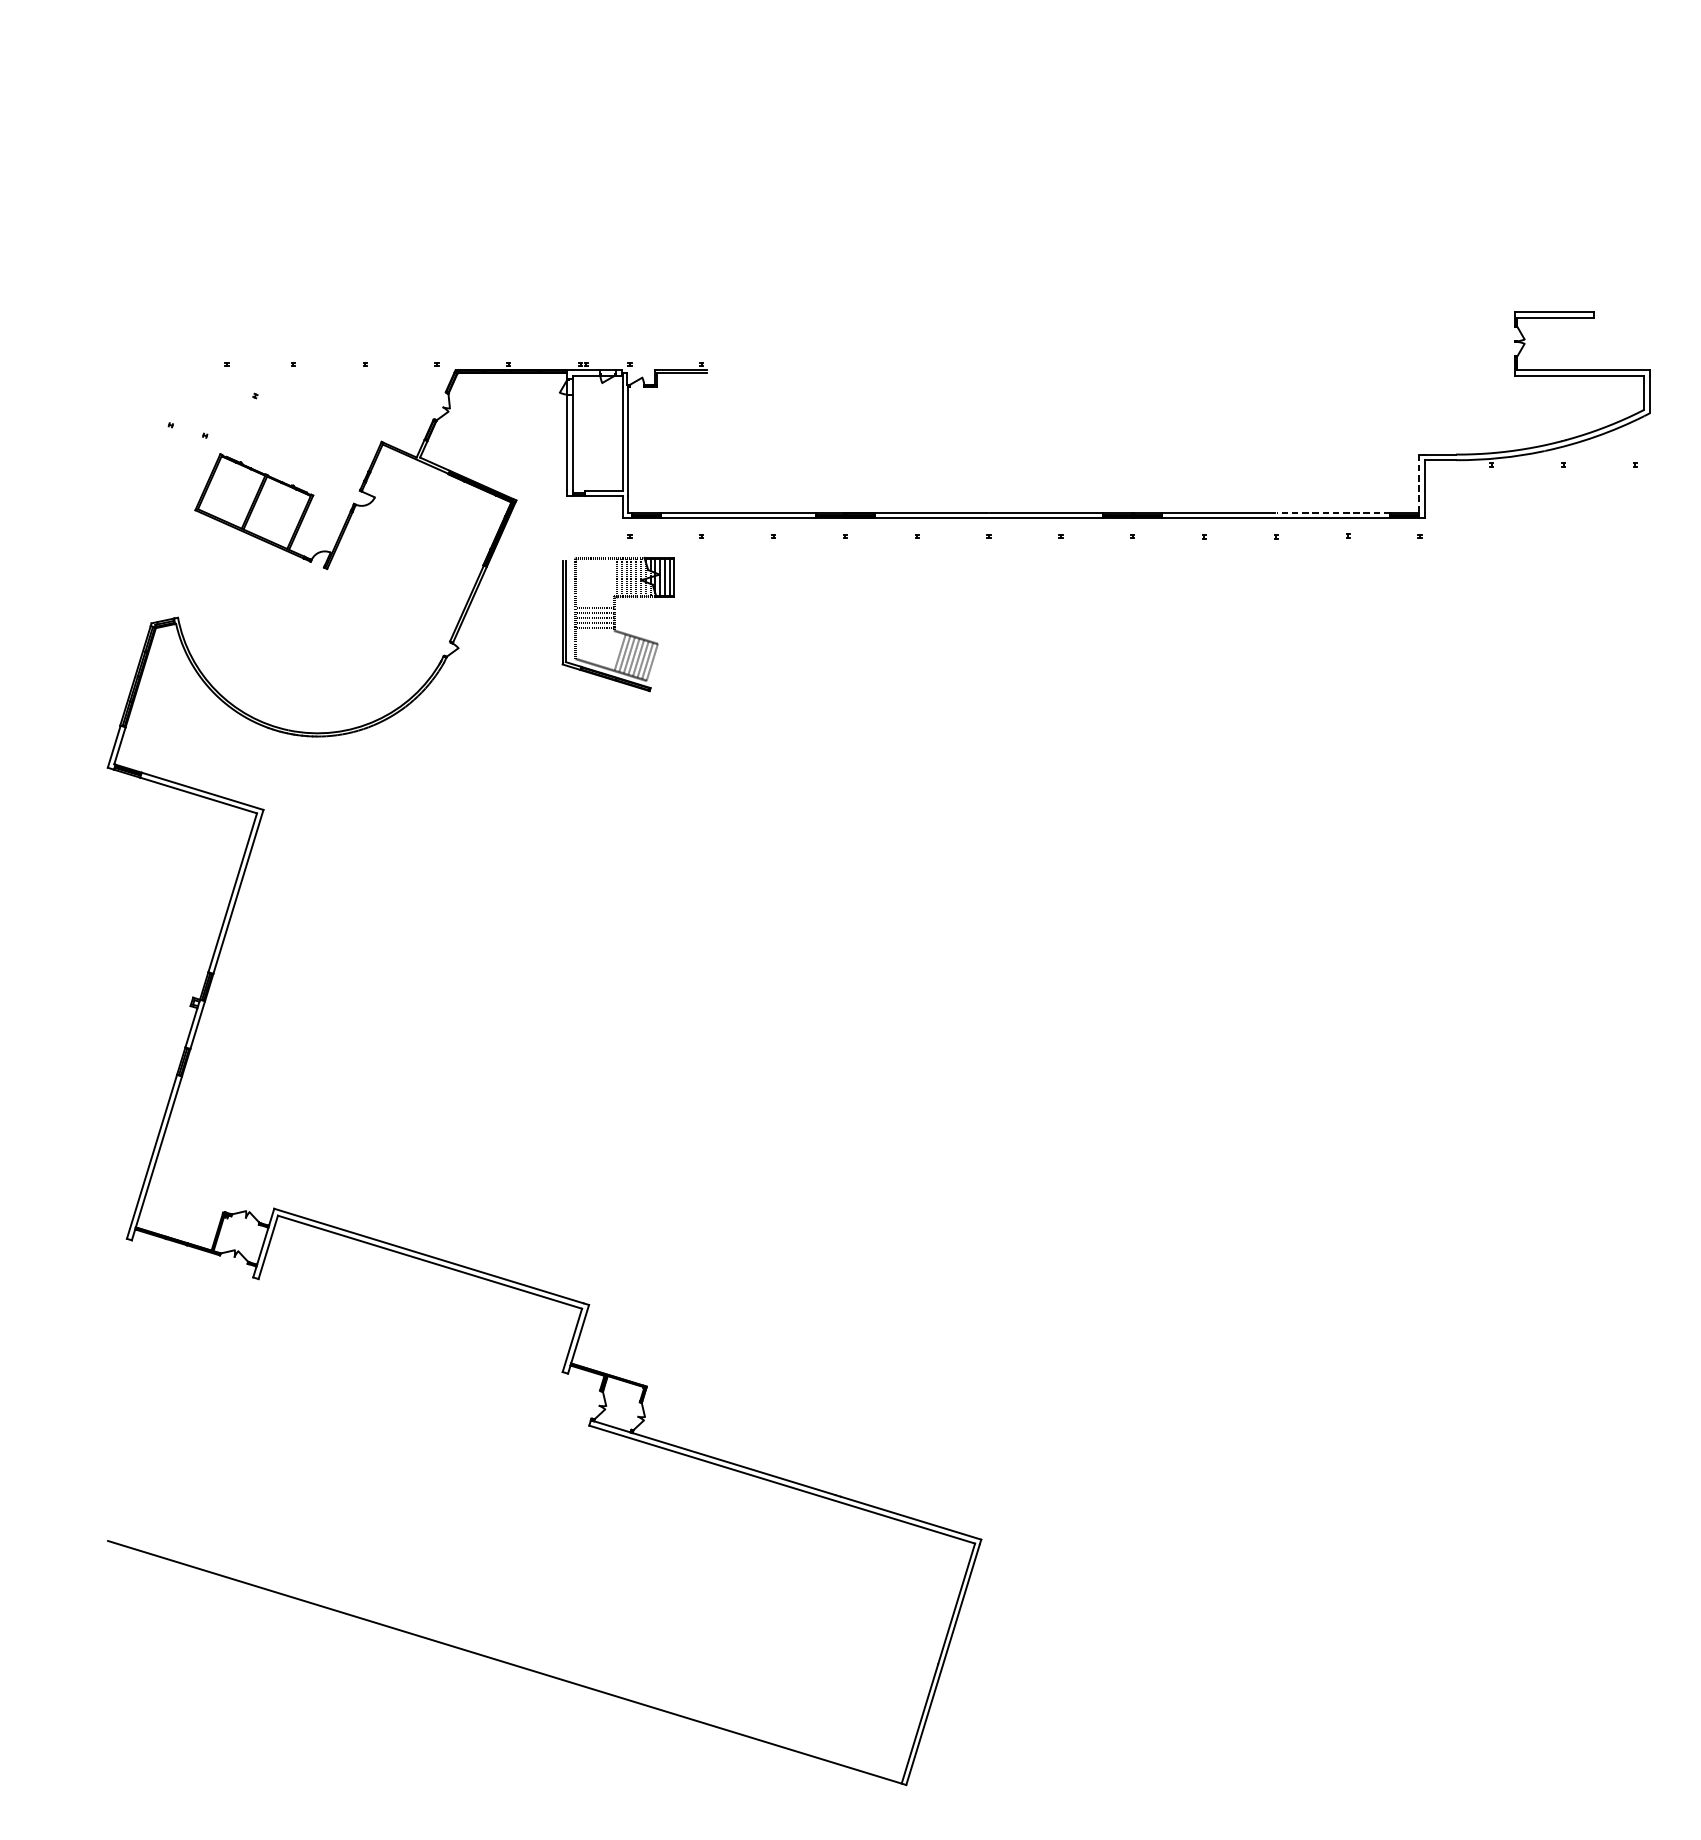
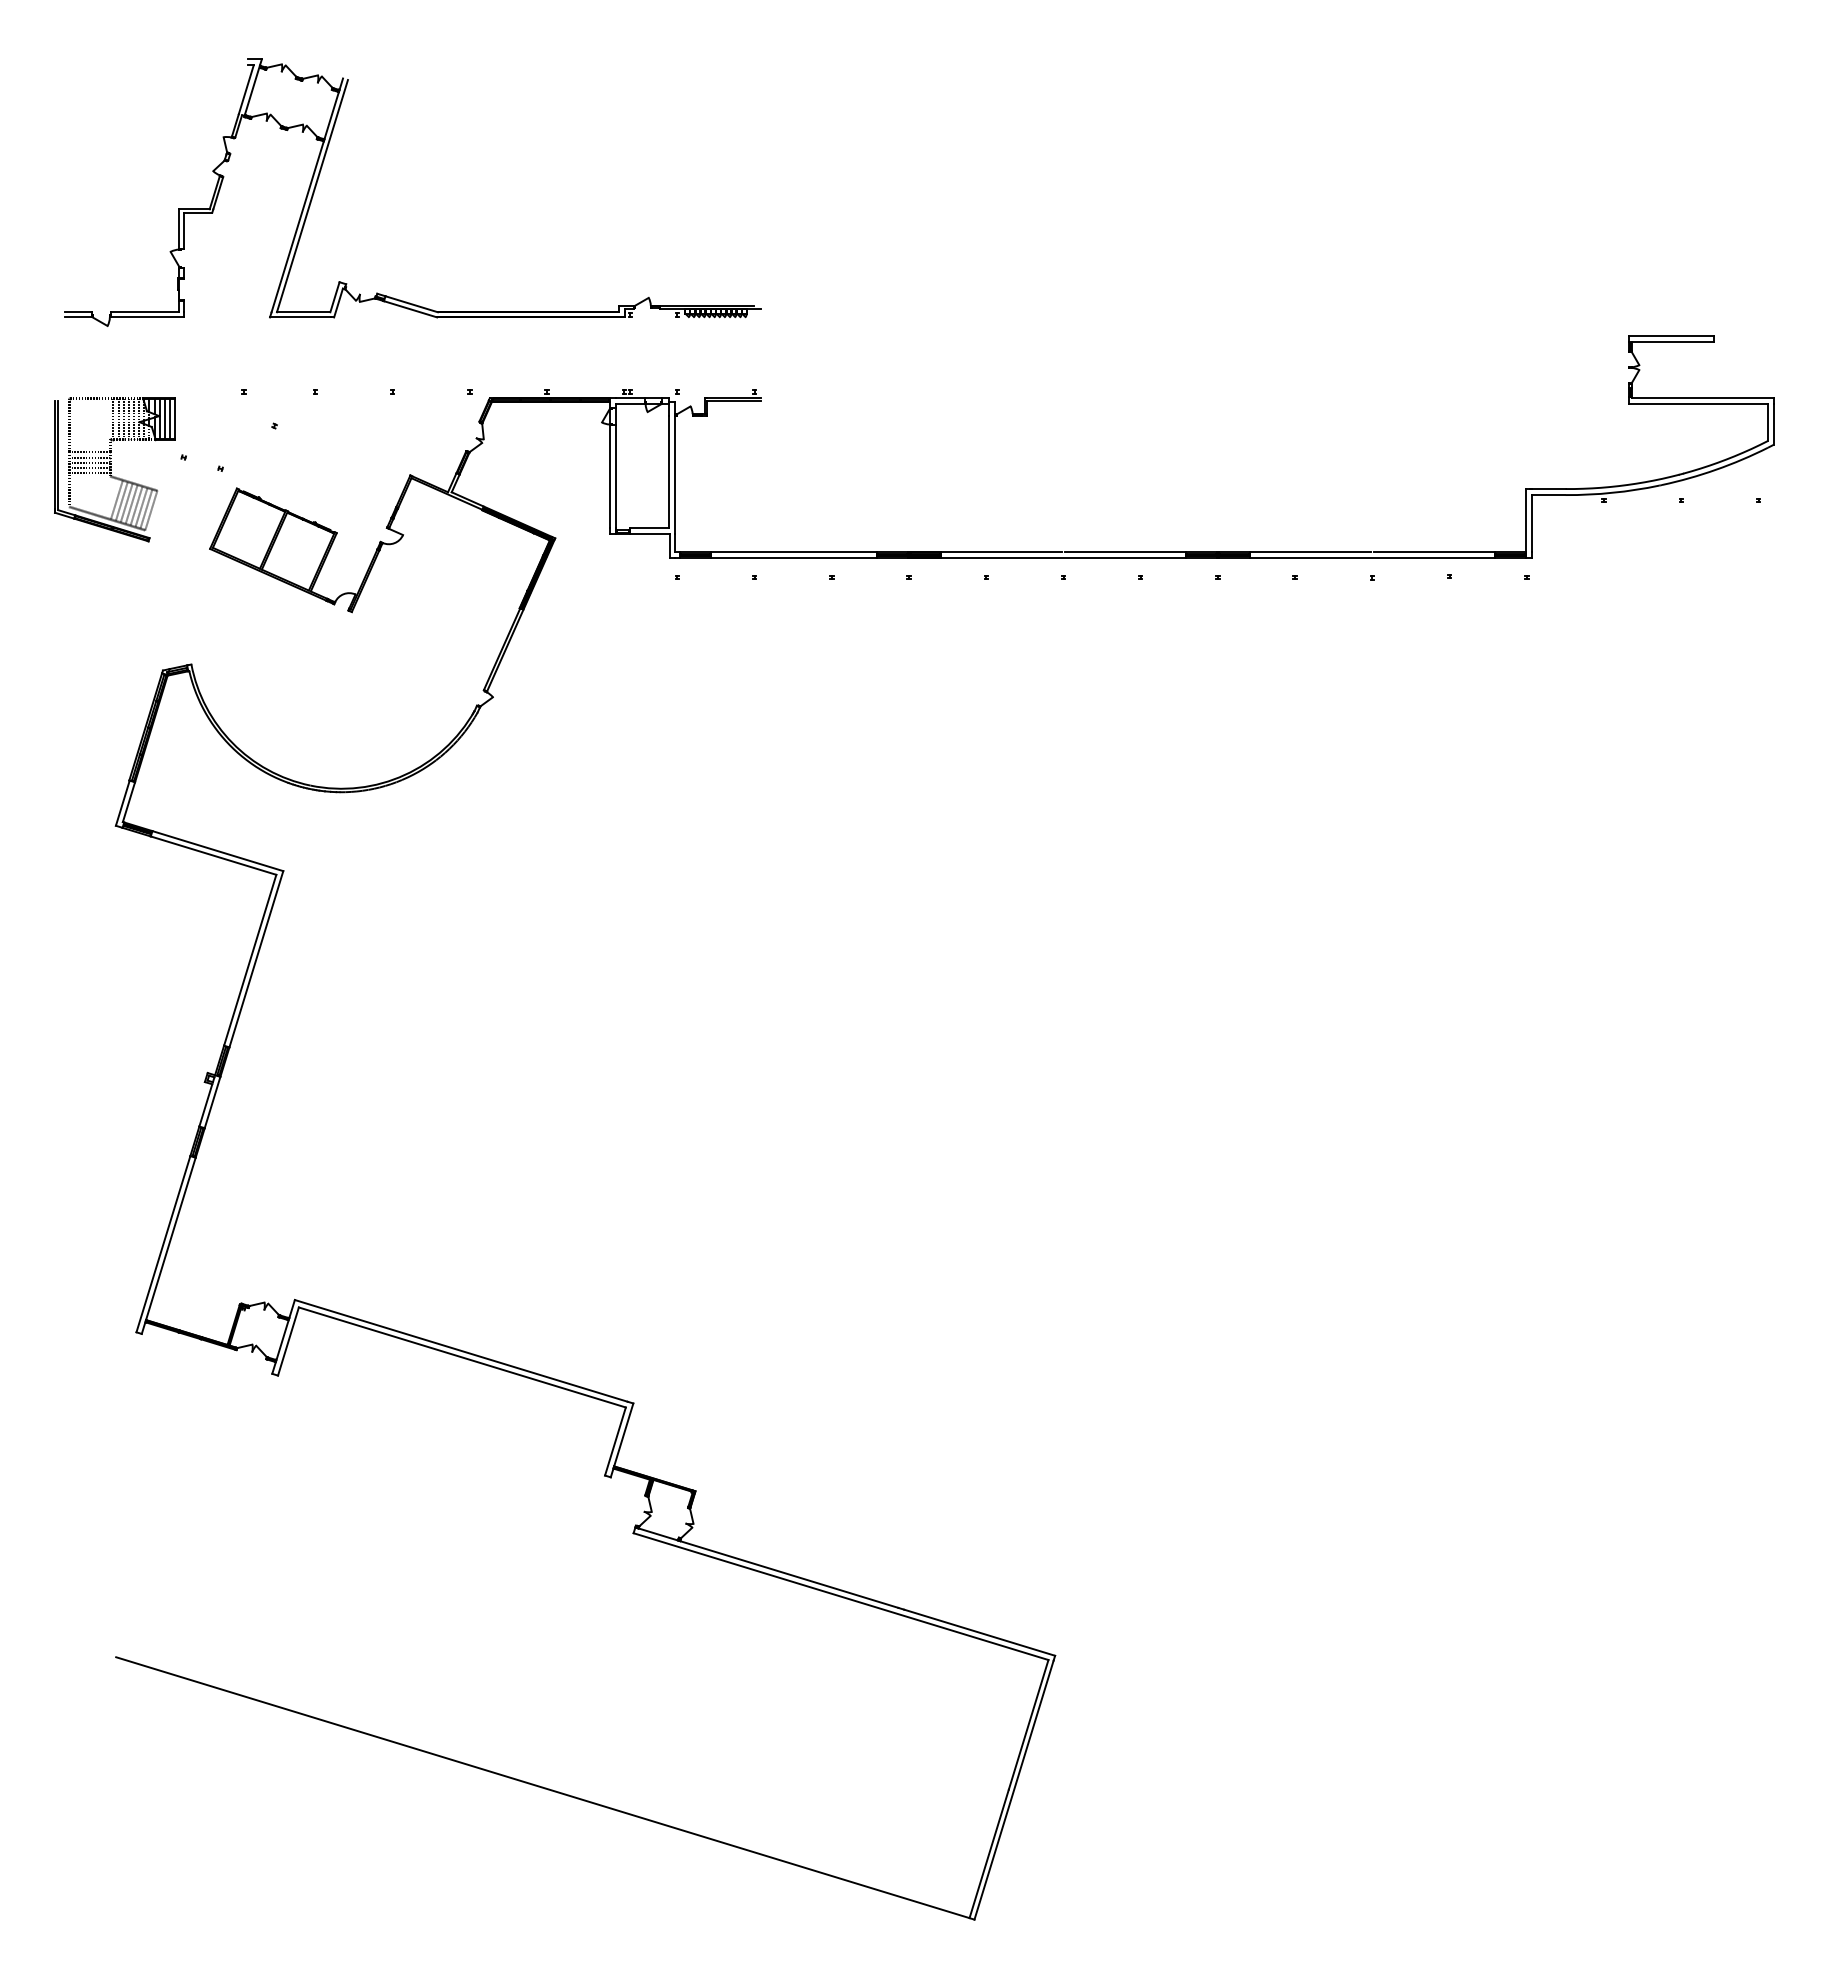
part: (300, 152) -> (323, 164), added
line: (1419, 483) -> (1526, 520), dashed -> solid
line: (1334, 513) -> (1434, 552), dashed -> solid
part: (618, 624) -> (114, 469), moved

